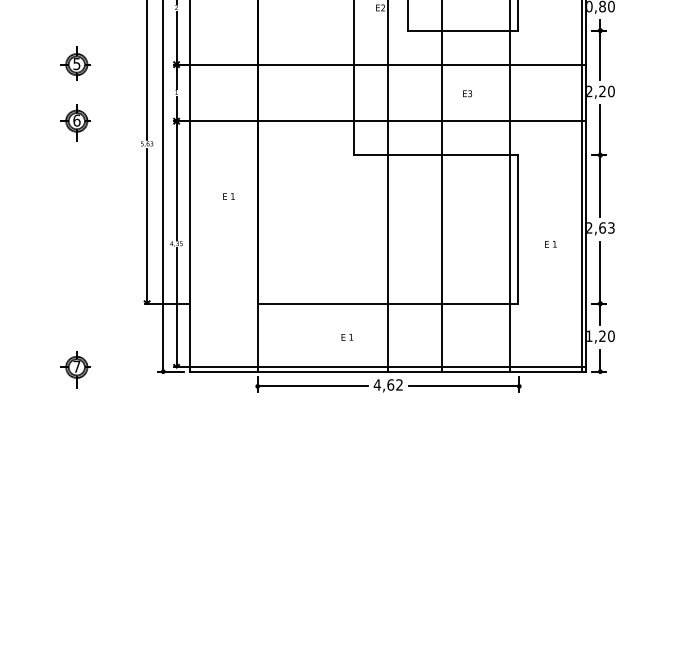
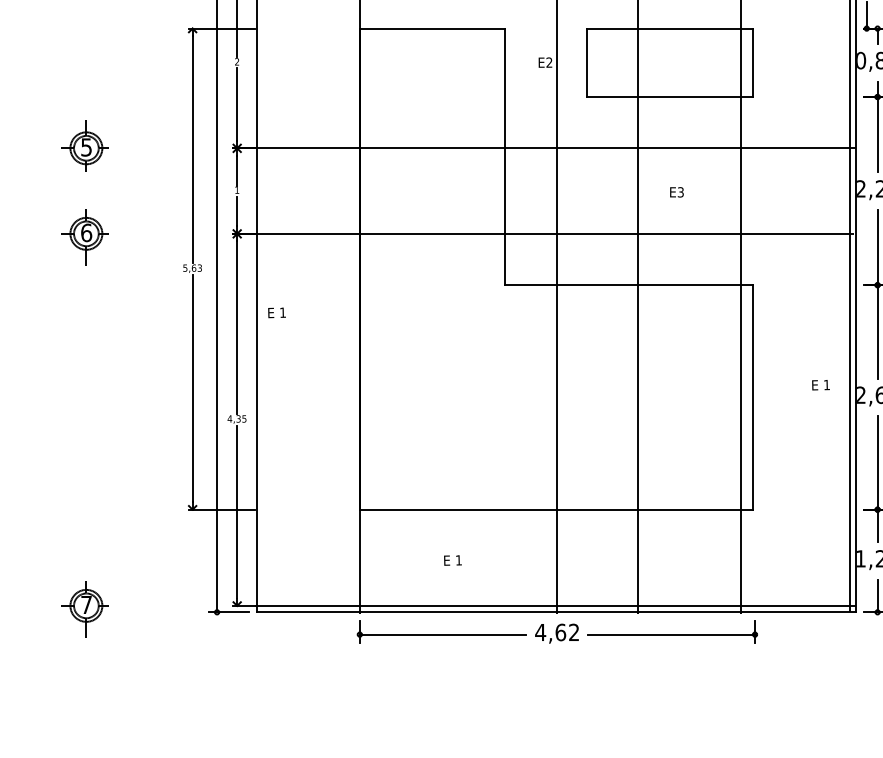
text: (228, 196) -> (276, 312), moved
text: (550, 244) -> (820, 385), moved
text: (347, 337) -> (453, 560), moved

